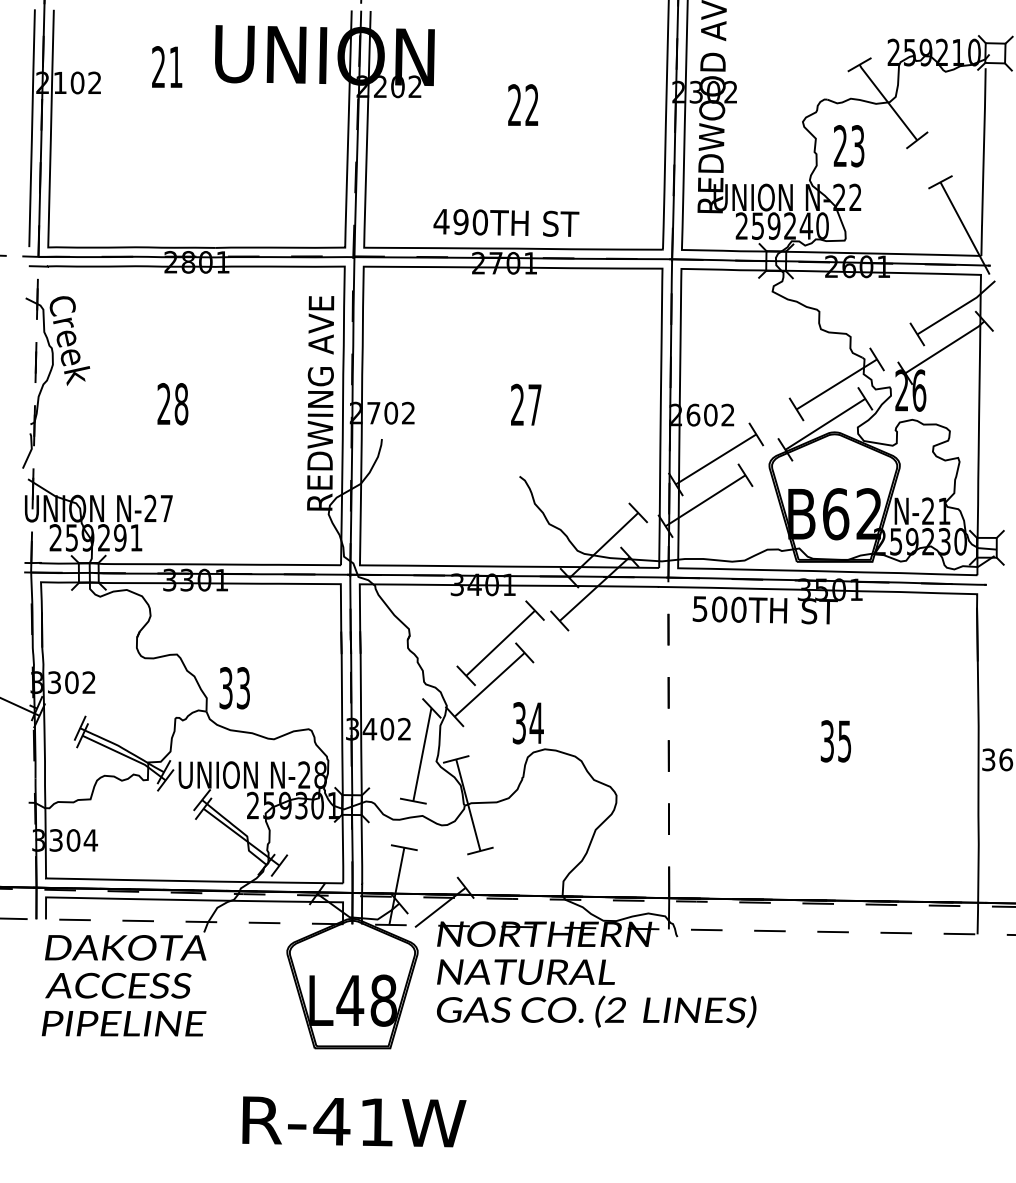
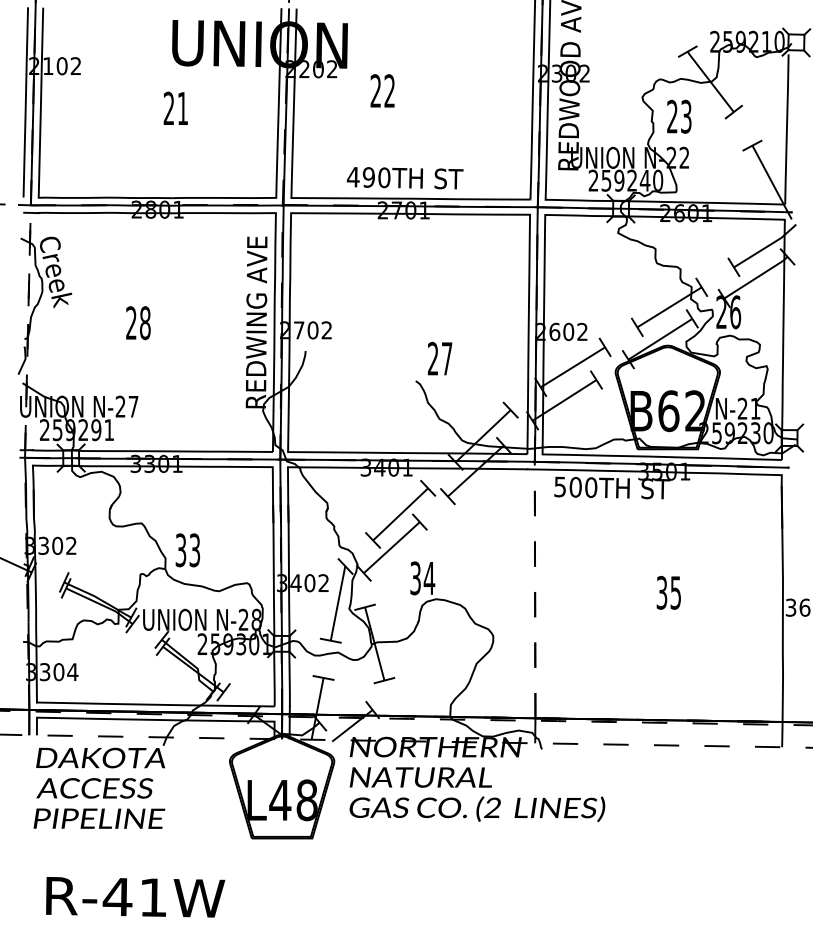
text: (166, 65) -> (175, 107), moved
text: (523, 104) -> (382, 90), moved
text: (526, 404) -> (440, 358), moved
text: (354, 1122) -> (135, 897), moved

